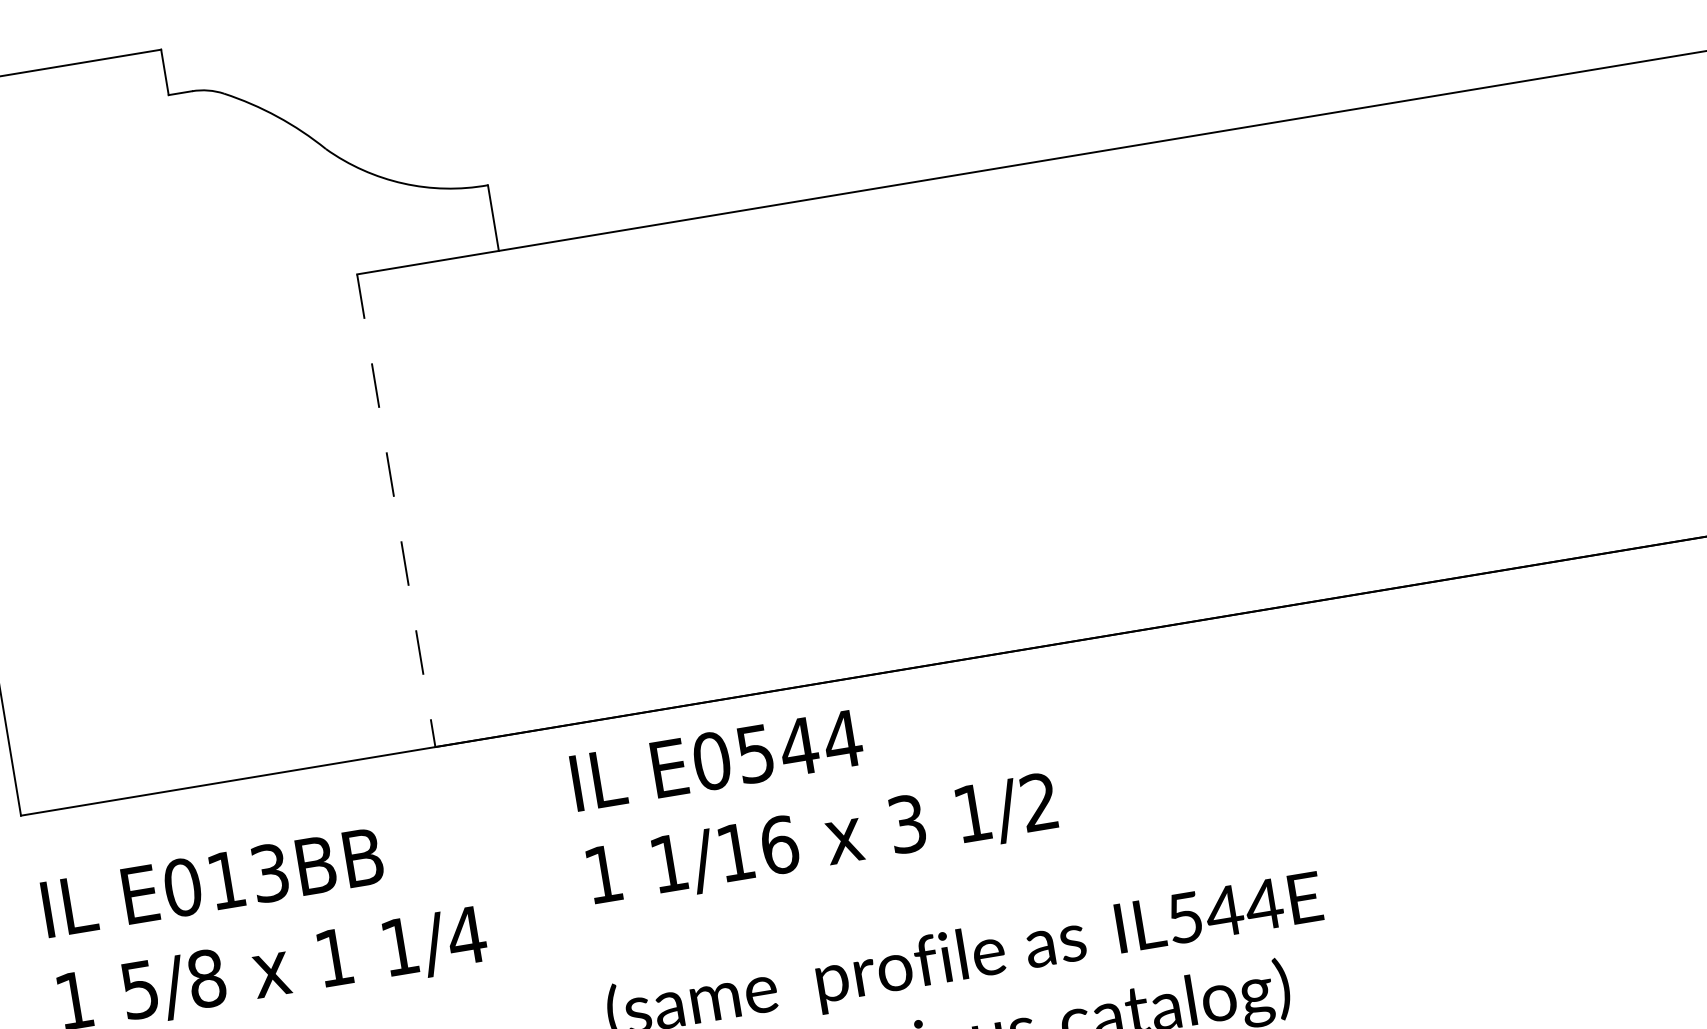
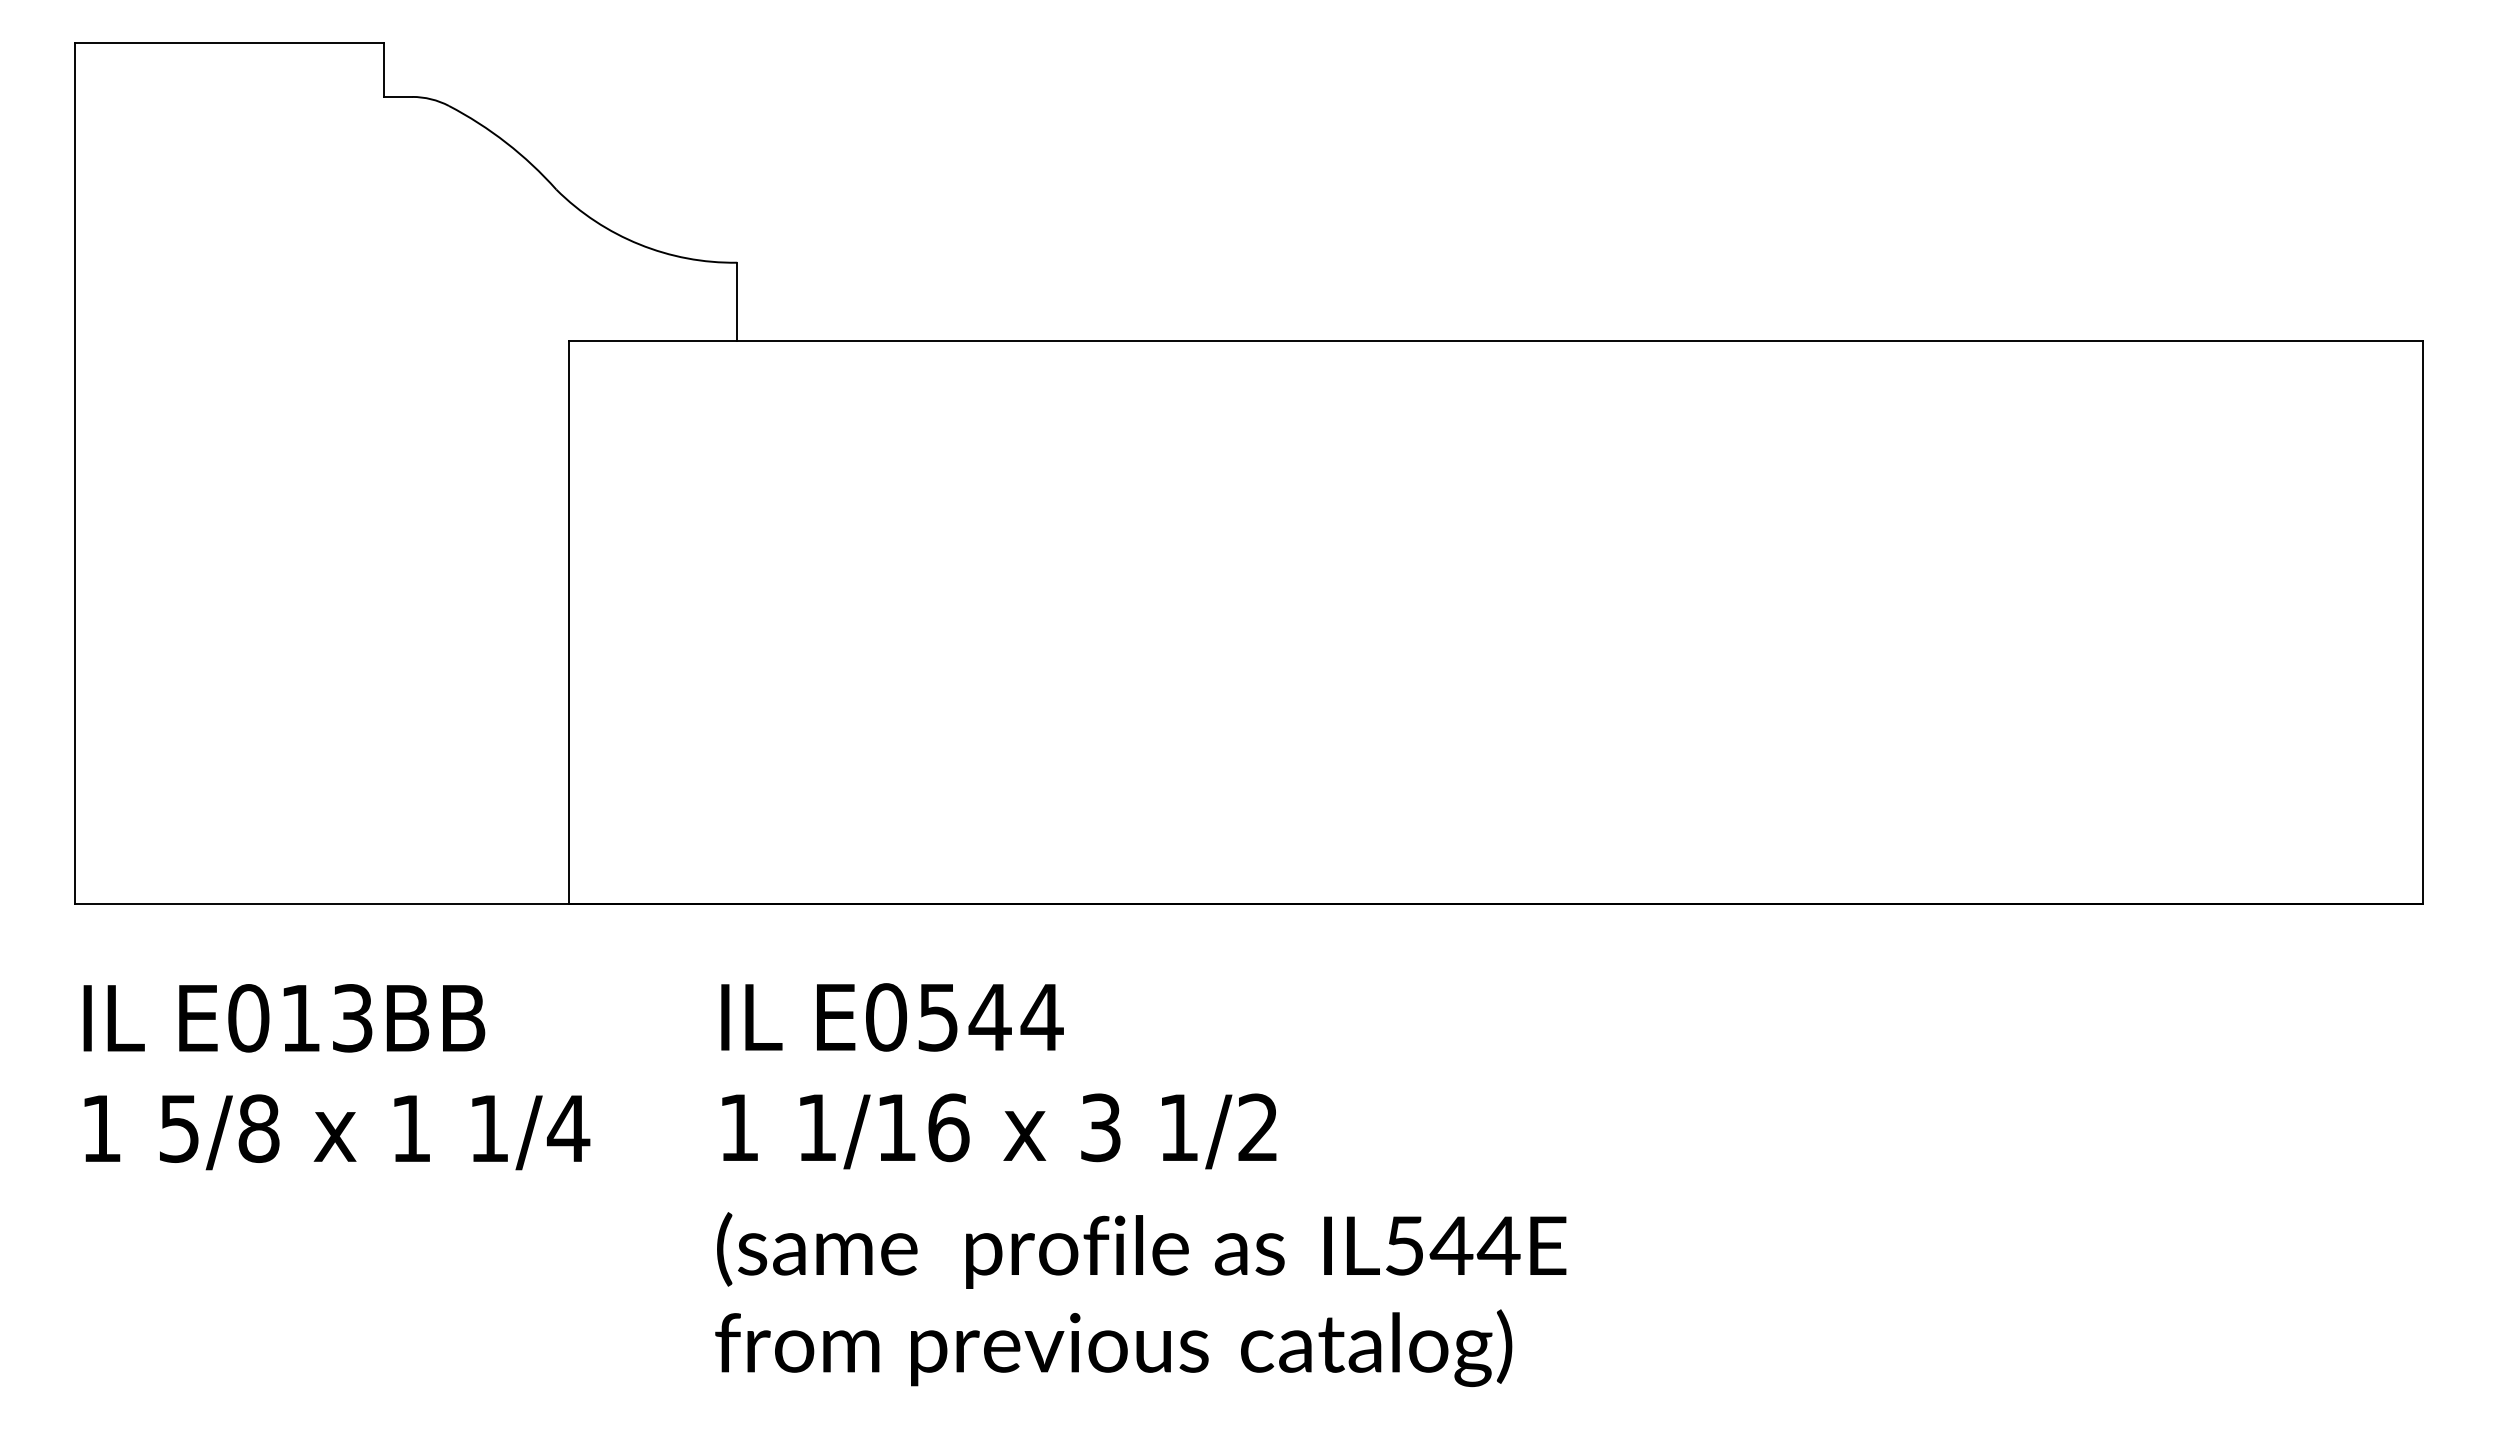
line: (396, 510) -> (568, 622), dashed -> solid
text: (814, 795) -> (998, 1076), moved

